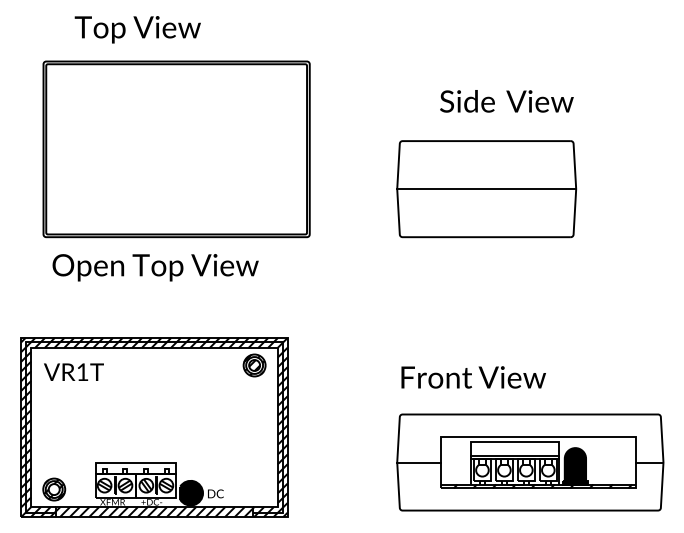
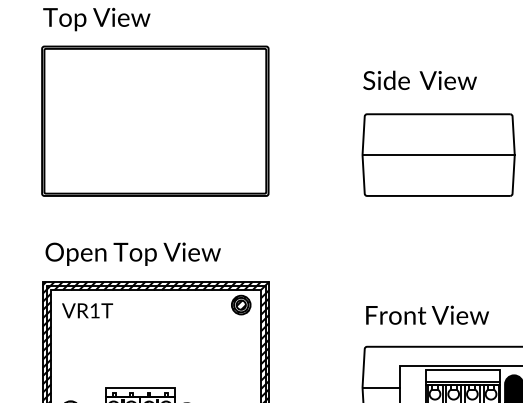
text: (137, 29) -> (96, 19), moved
text: (506, 101) -> (419, 80), moved
part: (176, 149) -> (155, 121), moved
text: (155, 267) -> (133, 254), moved

